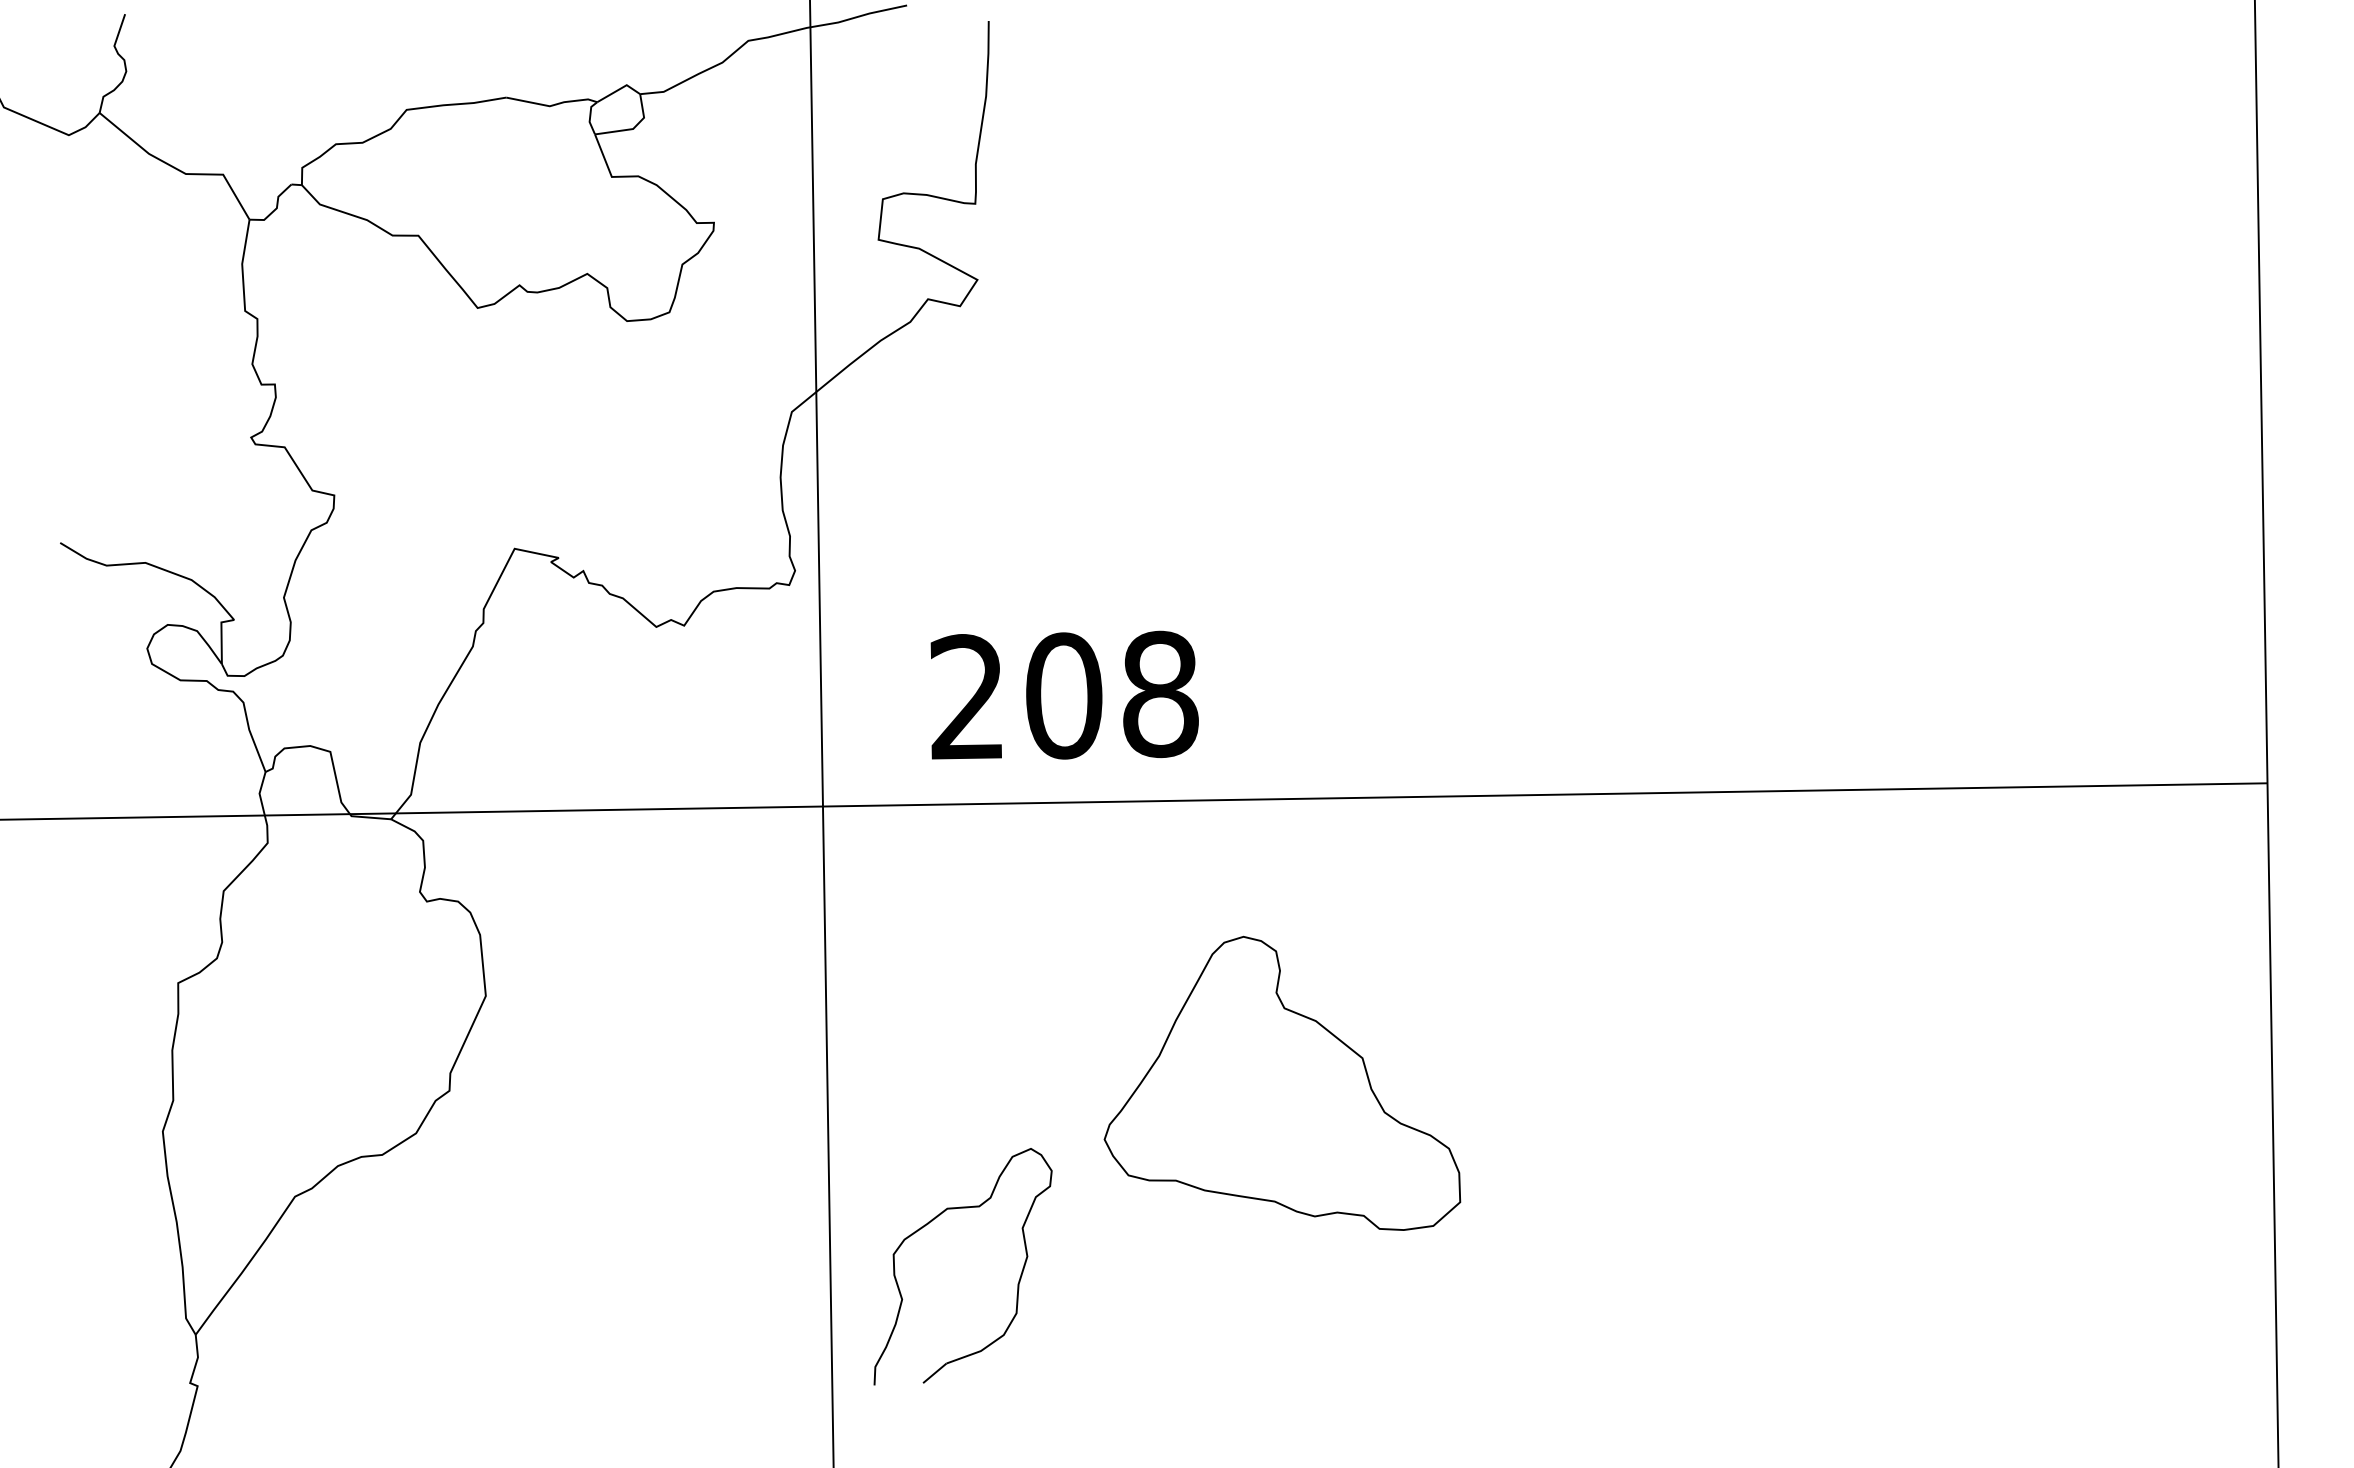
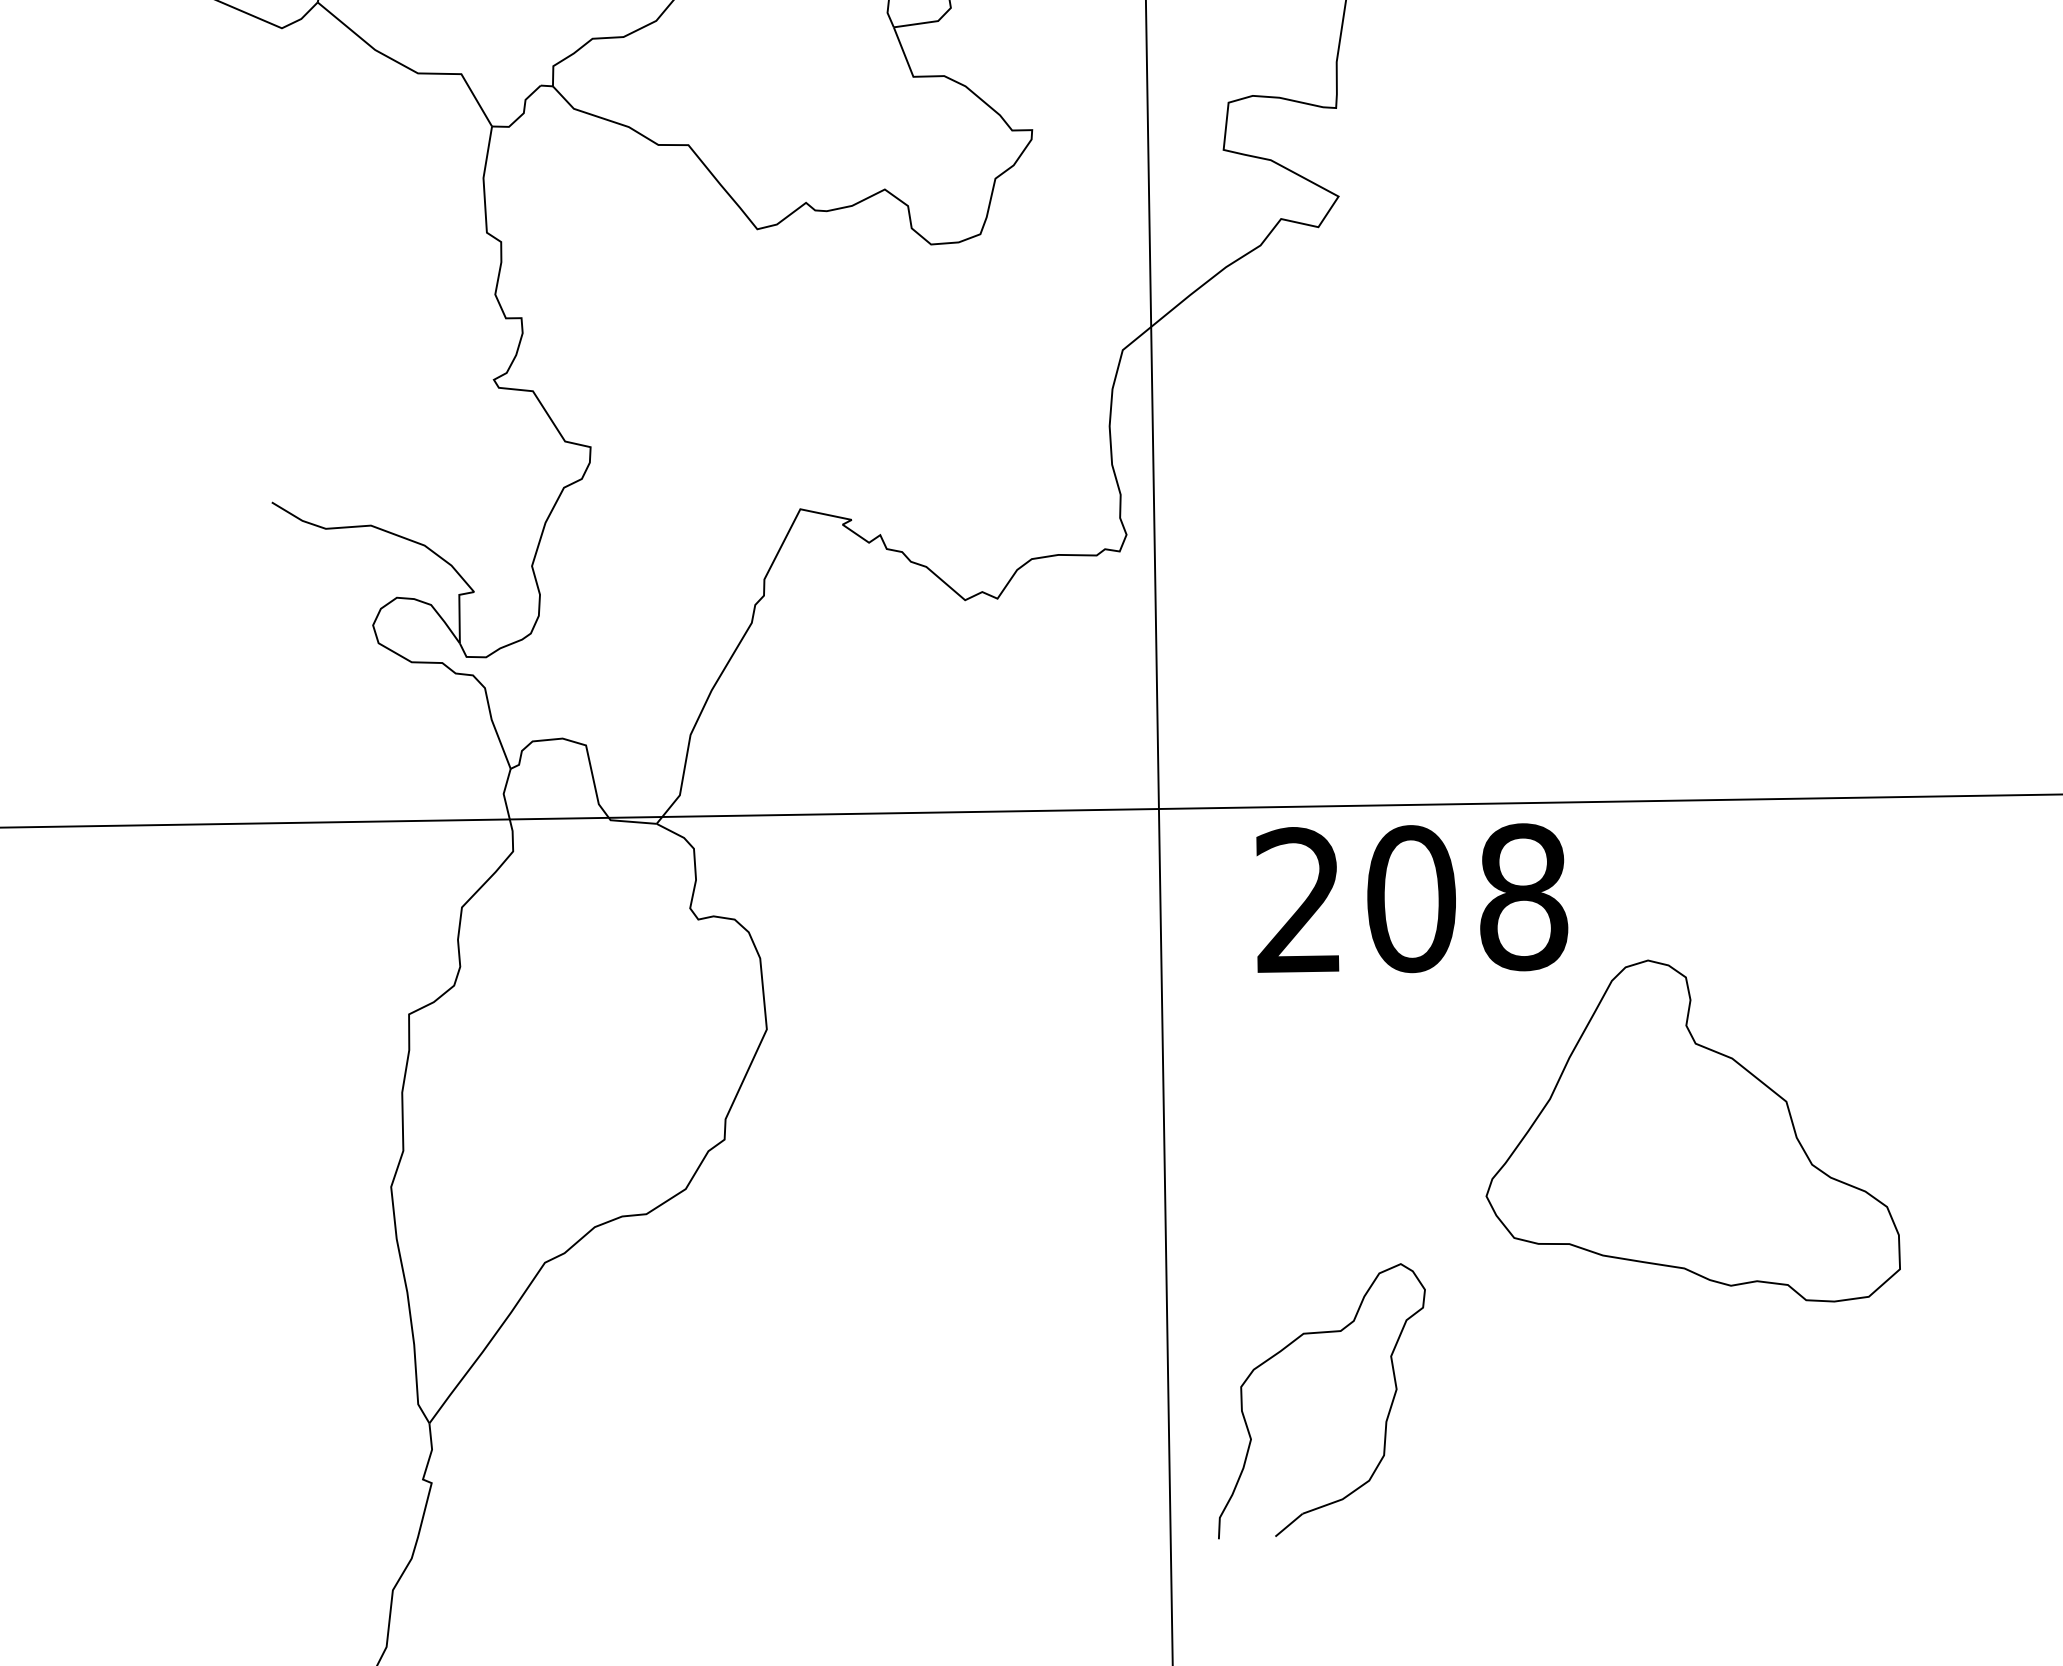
text: (1064, 694) -> (1411, 897), moved
part: (928, 1224) -> (1281, 1352), moved

